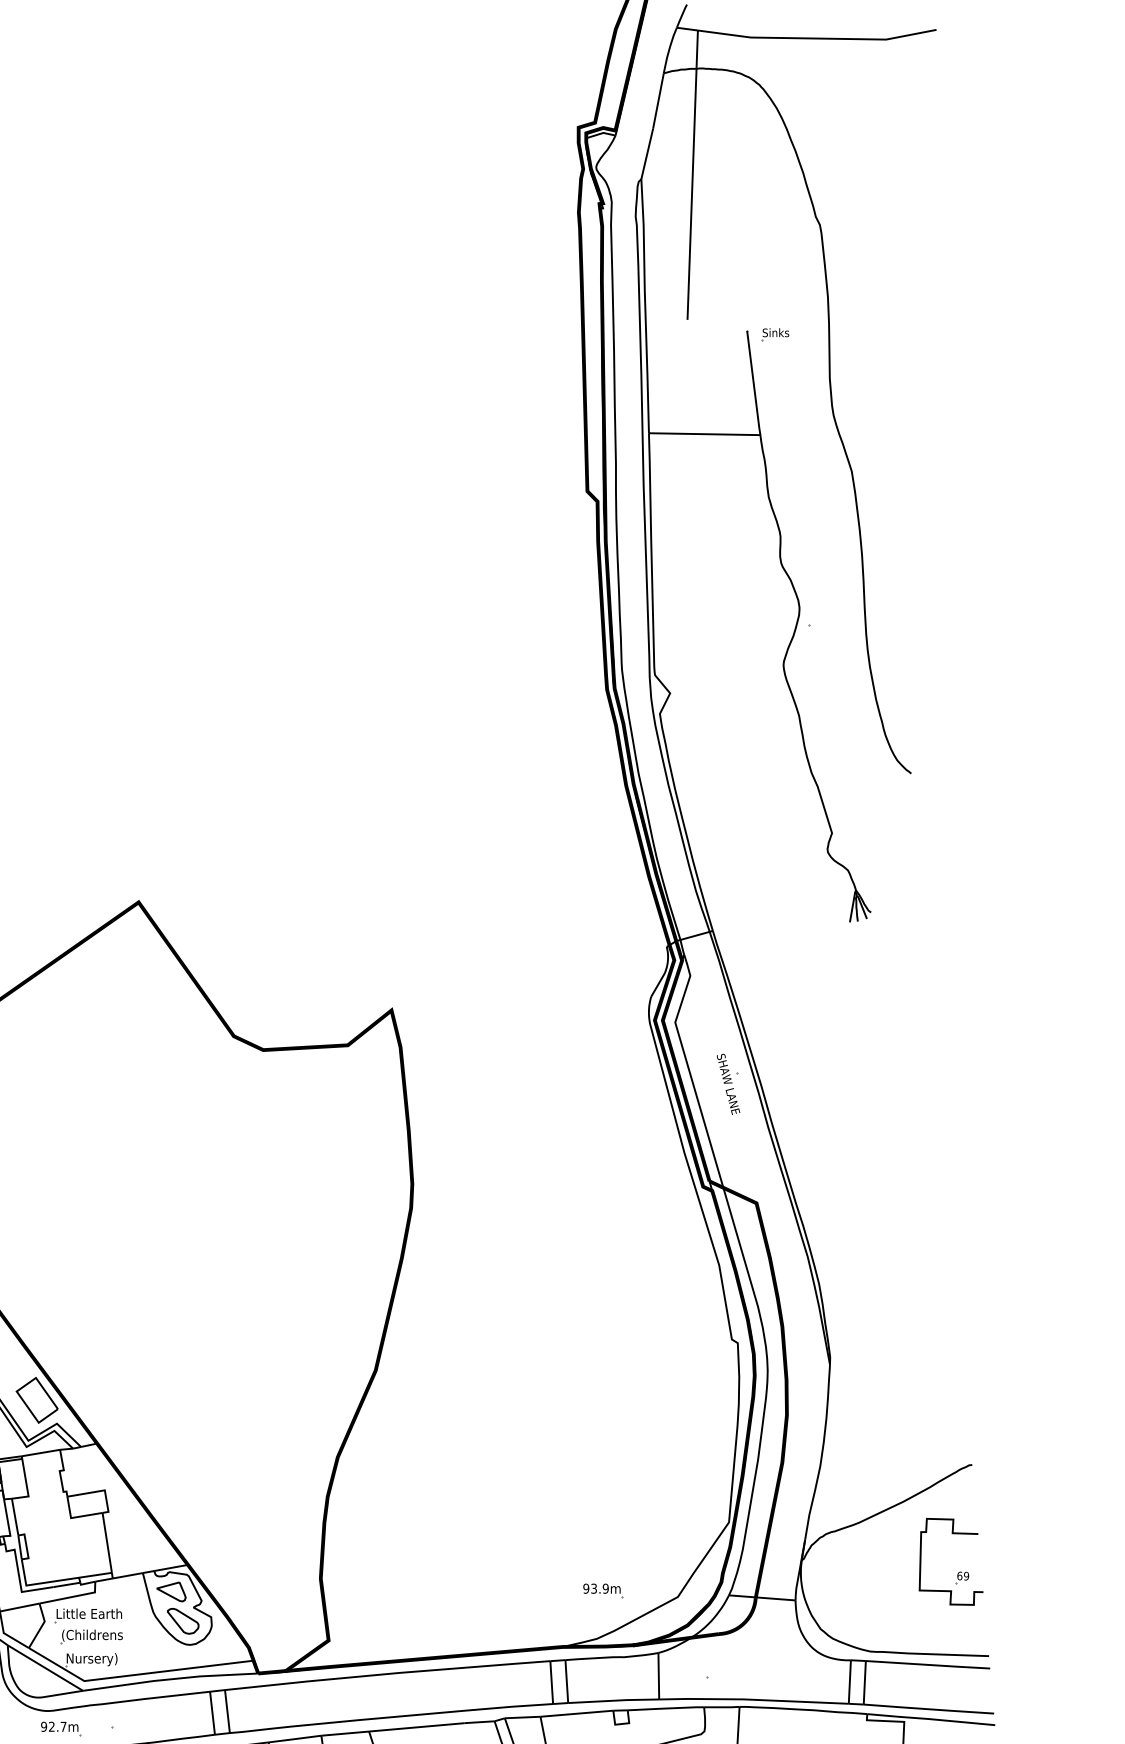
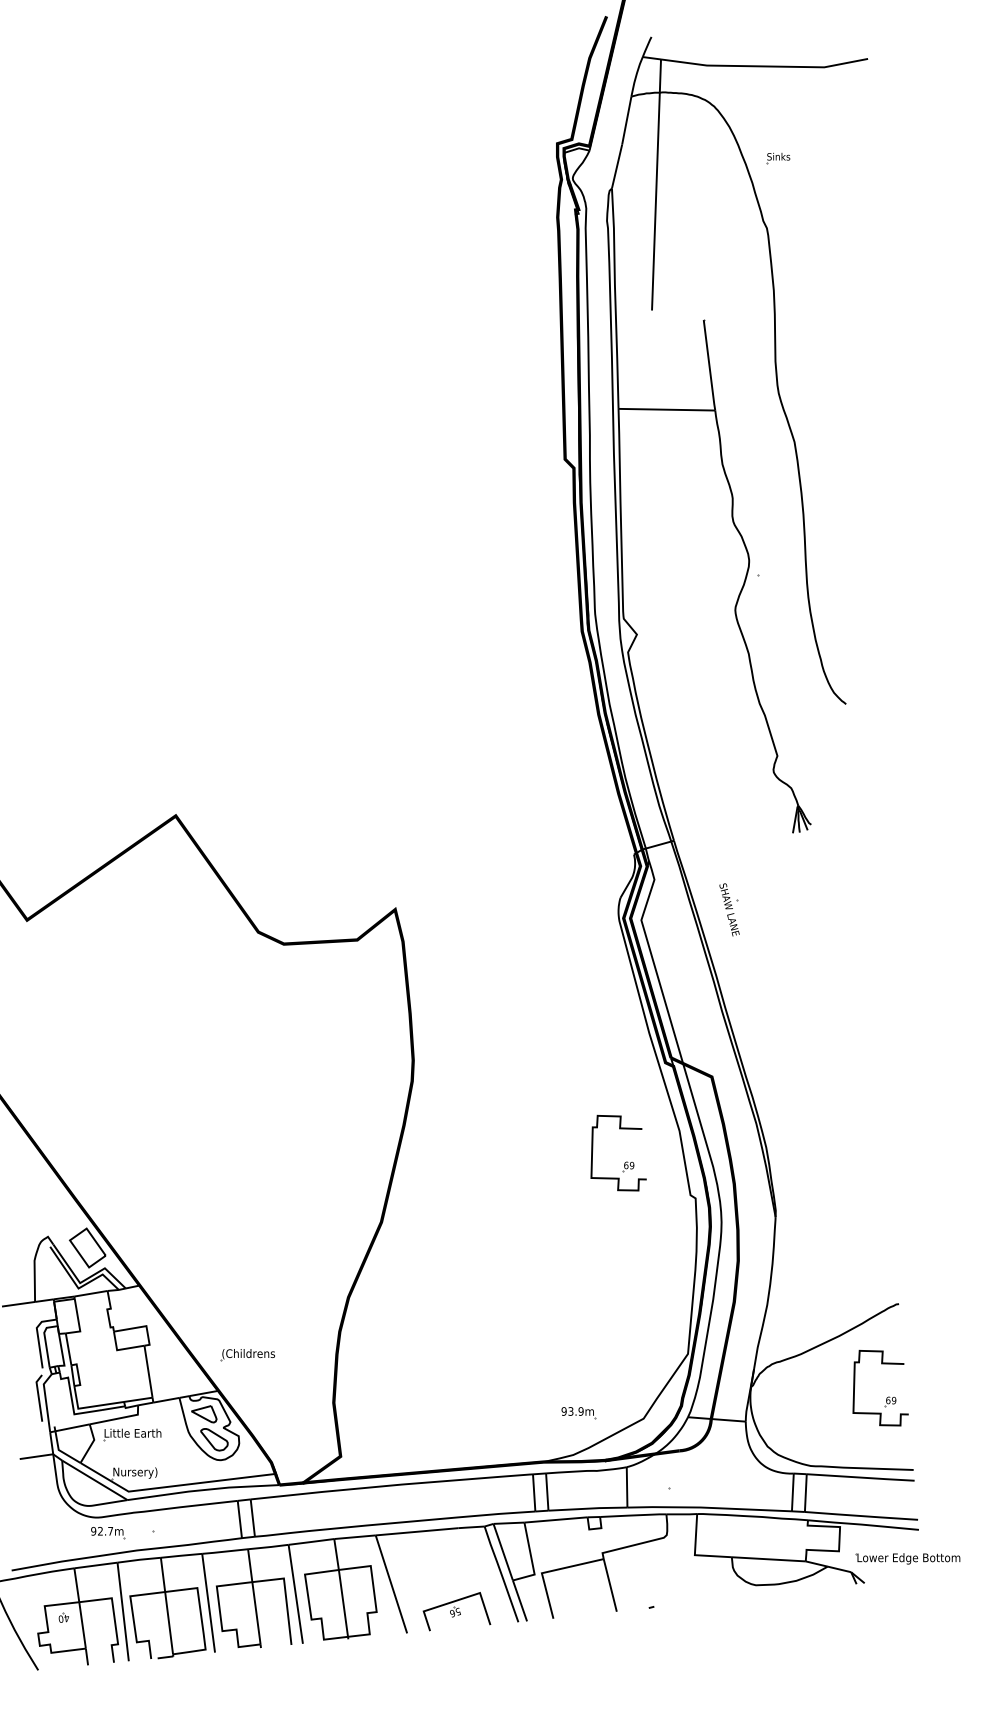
part: (775, 334) -> (778, 158), moved
part: (728, 1083) -> (729, 909), moved
part: (658, 1300) -> (626, 1161), added
part: (91, 1637) -> (247, 1355), moved

